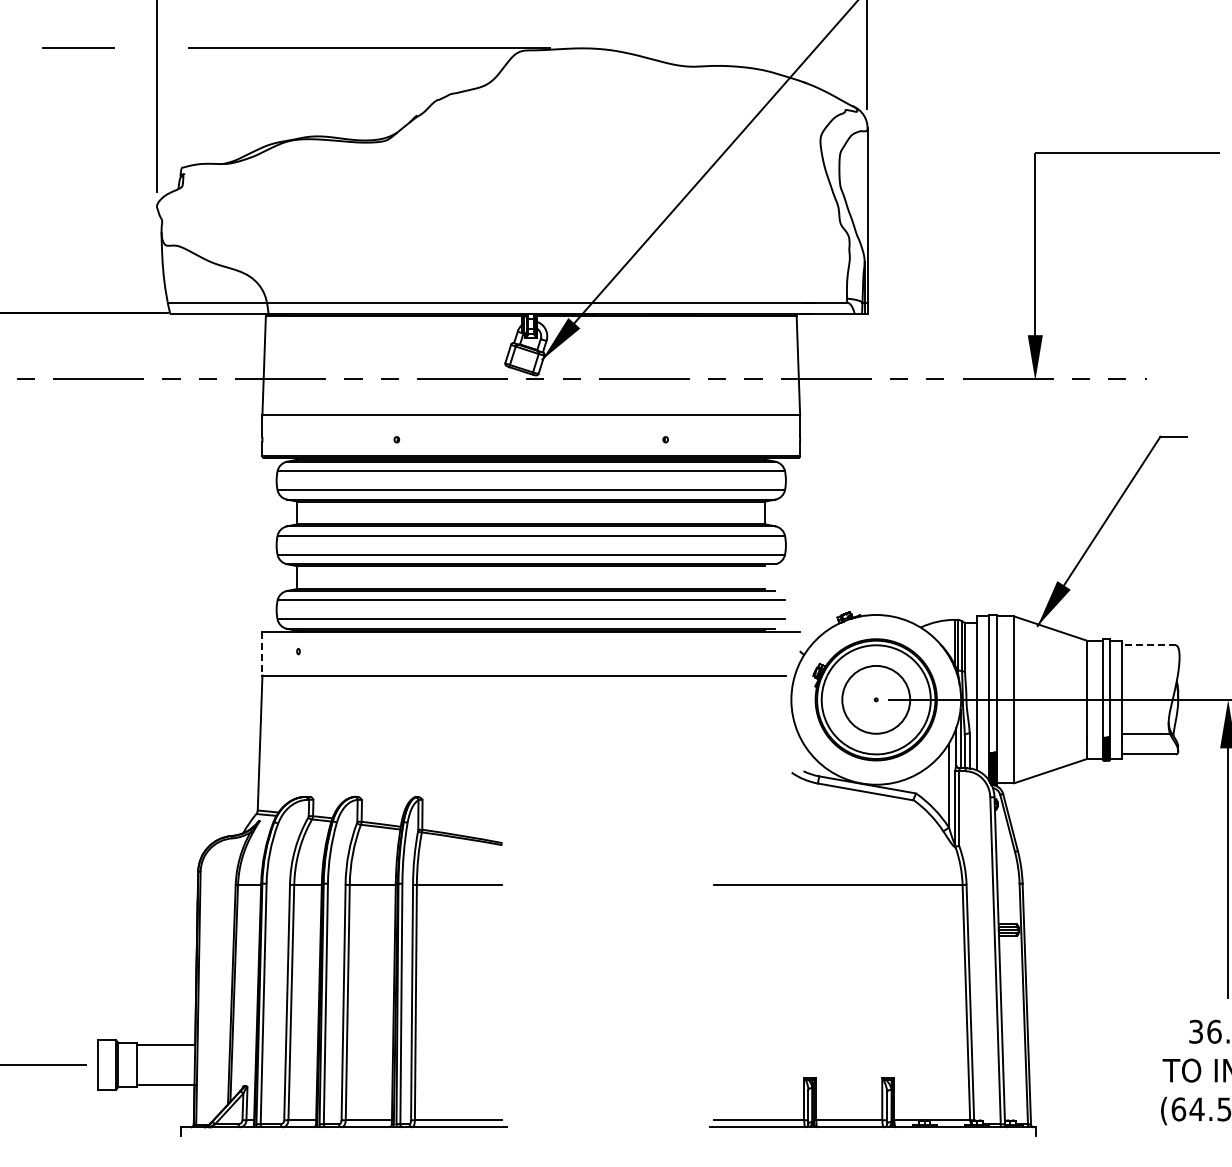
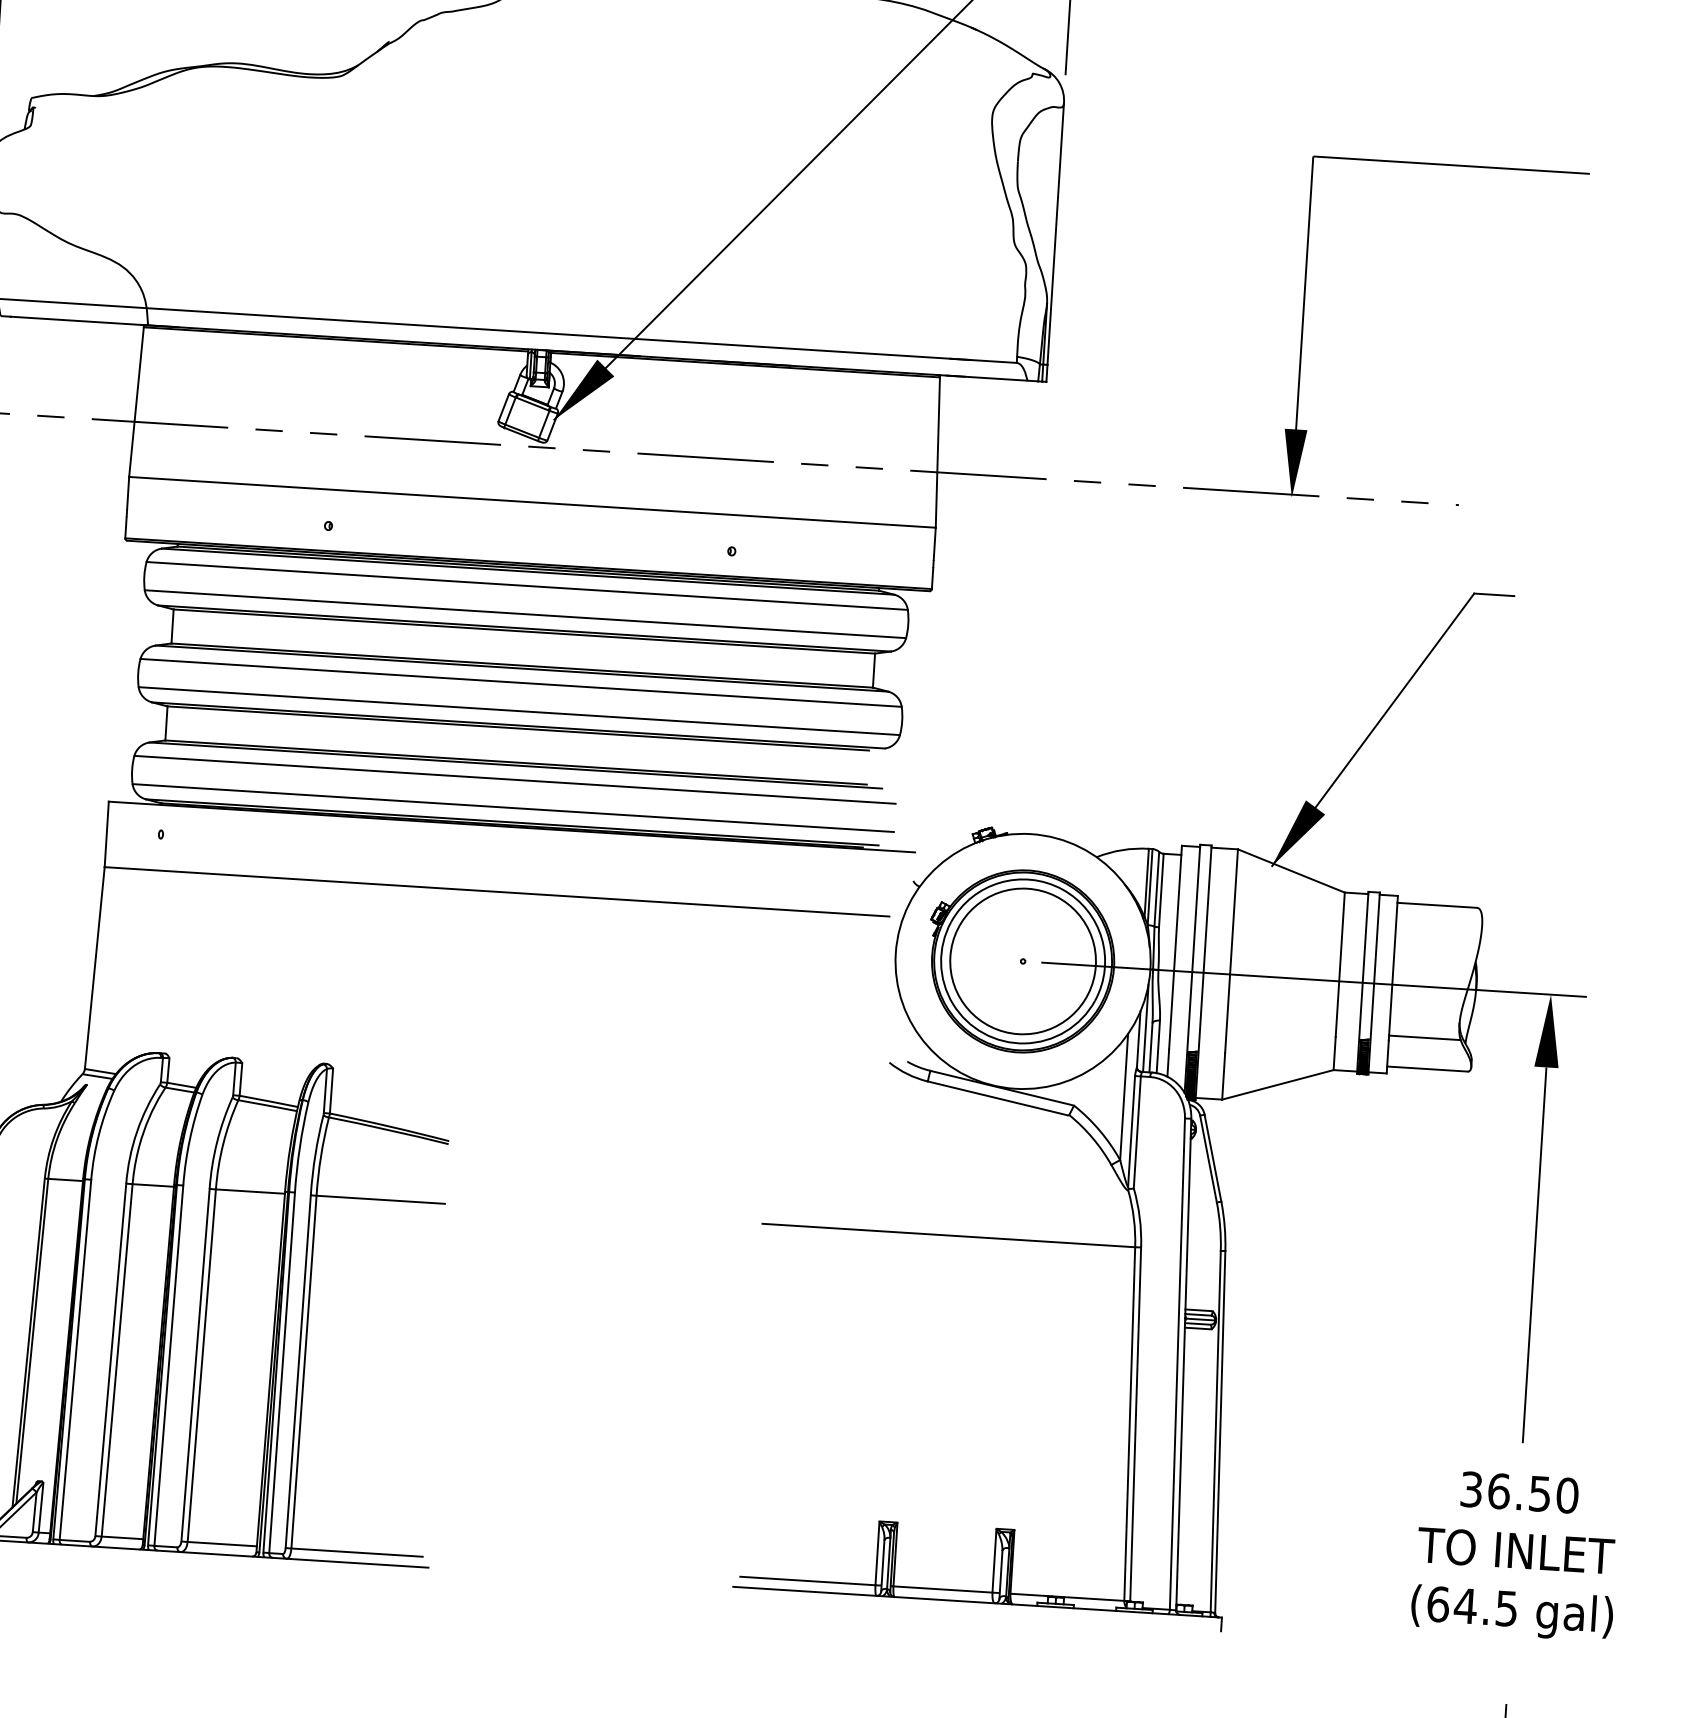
line: (1148, 645) -> (1436, 905), dashed -> solid
line: (262, 653) -> (106, 833), dashed -> solid
circle: (875, 699) -> (1022, 960), size x1.43

